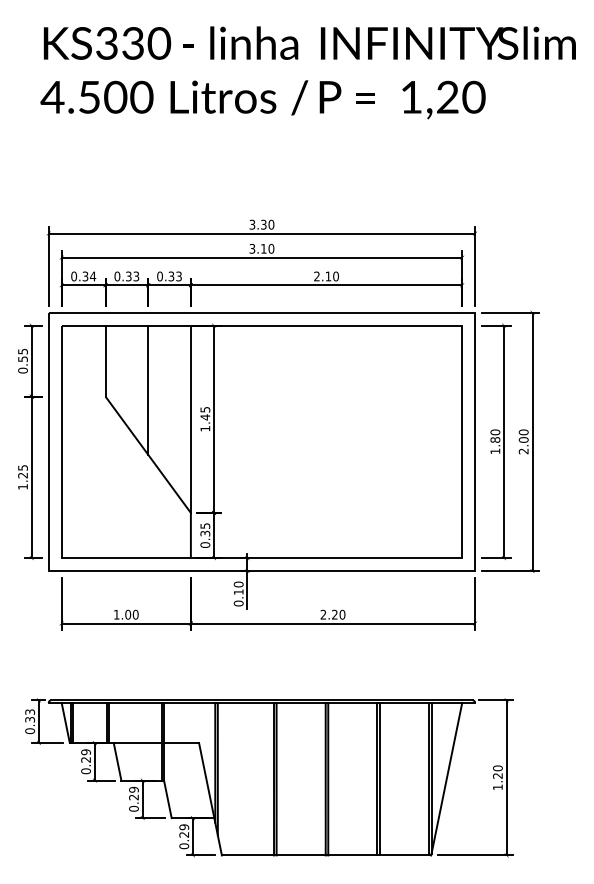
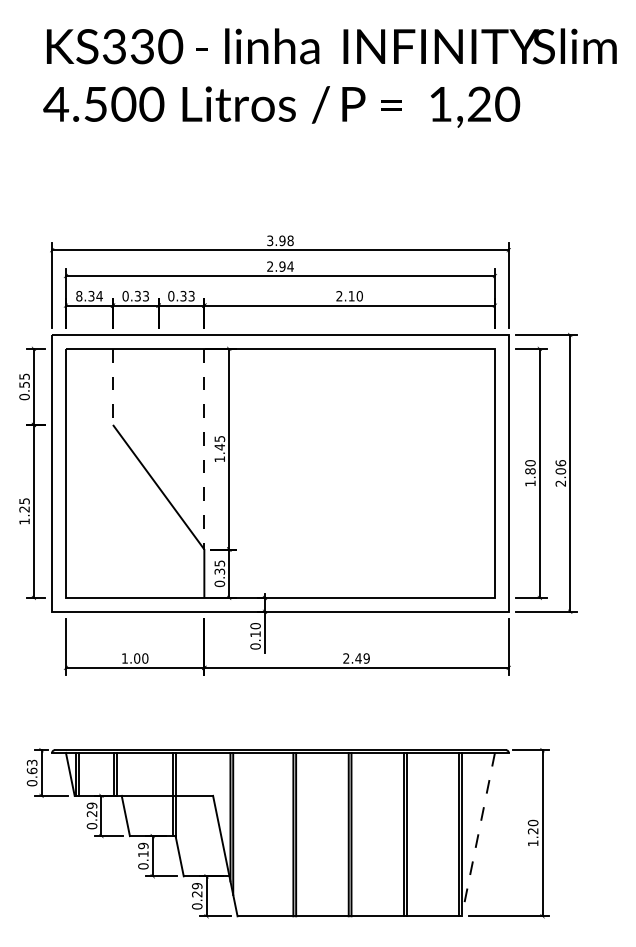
text: (267, 224) -> (286, 240), 3.30 -> 3.98
text: (261, 248) -> (280, 266), 3.10 -> 2.94
text: (74, 276) -> (79, 296), 0.34 -> 8.34
line: (106, 361) -> (113, 387), solid -> dashed
line: (148, 389) -> (158, 417), removed
line: (191, 419) -> (204, 449), solid -> dashed
text: (523, 432) -> (560, 463), 2.00 -> 2.06
text: (338, 614) -> (362, 658), 2.20 -> 2.49
text: (29, 719) -> (31, 770), 0.33 -> 0.63
line: (446, 779) -> (478, 835), solid -> dashed
text: (134, 797) -> (143, 854), 0.29 -> 0.19

